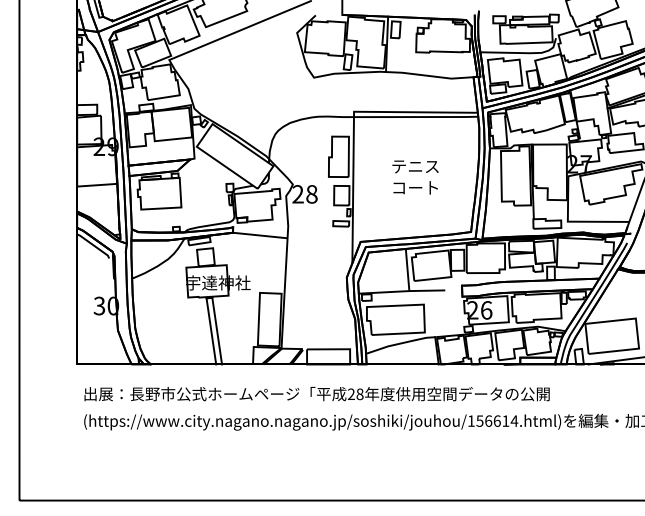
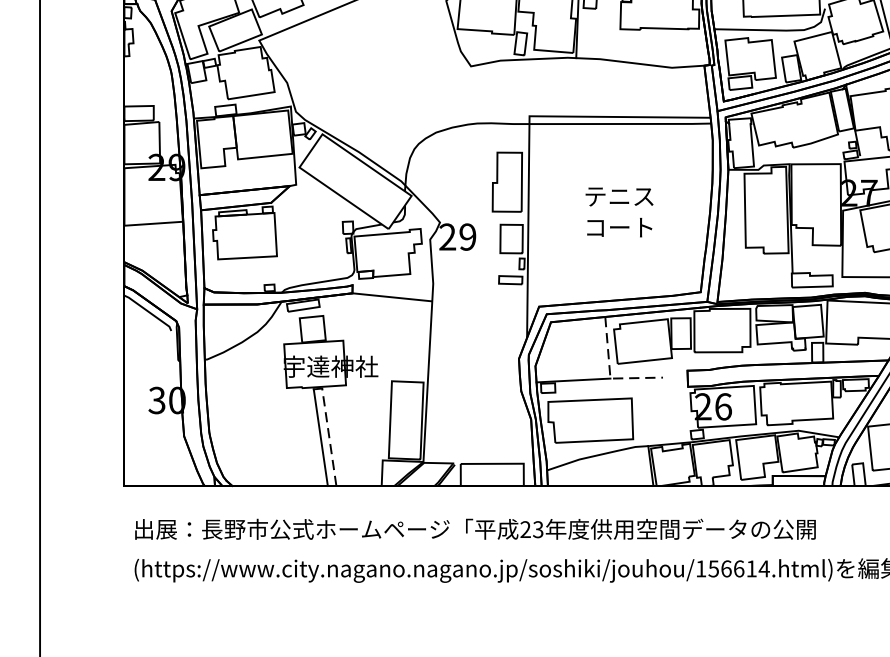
text: (311, 194) -> (467, 237), 28 -> 29
line: (409, 288) -> (610, 374), solid -> dashed
line: (217, 331) -> (329, 437), solid -> dashed
text: (359, 393) -> (537, 528), 28 -> 23

